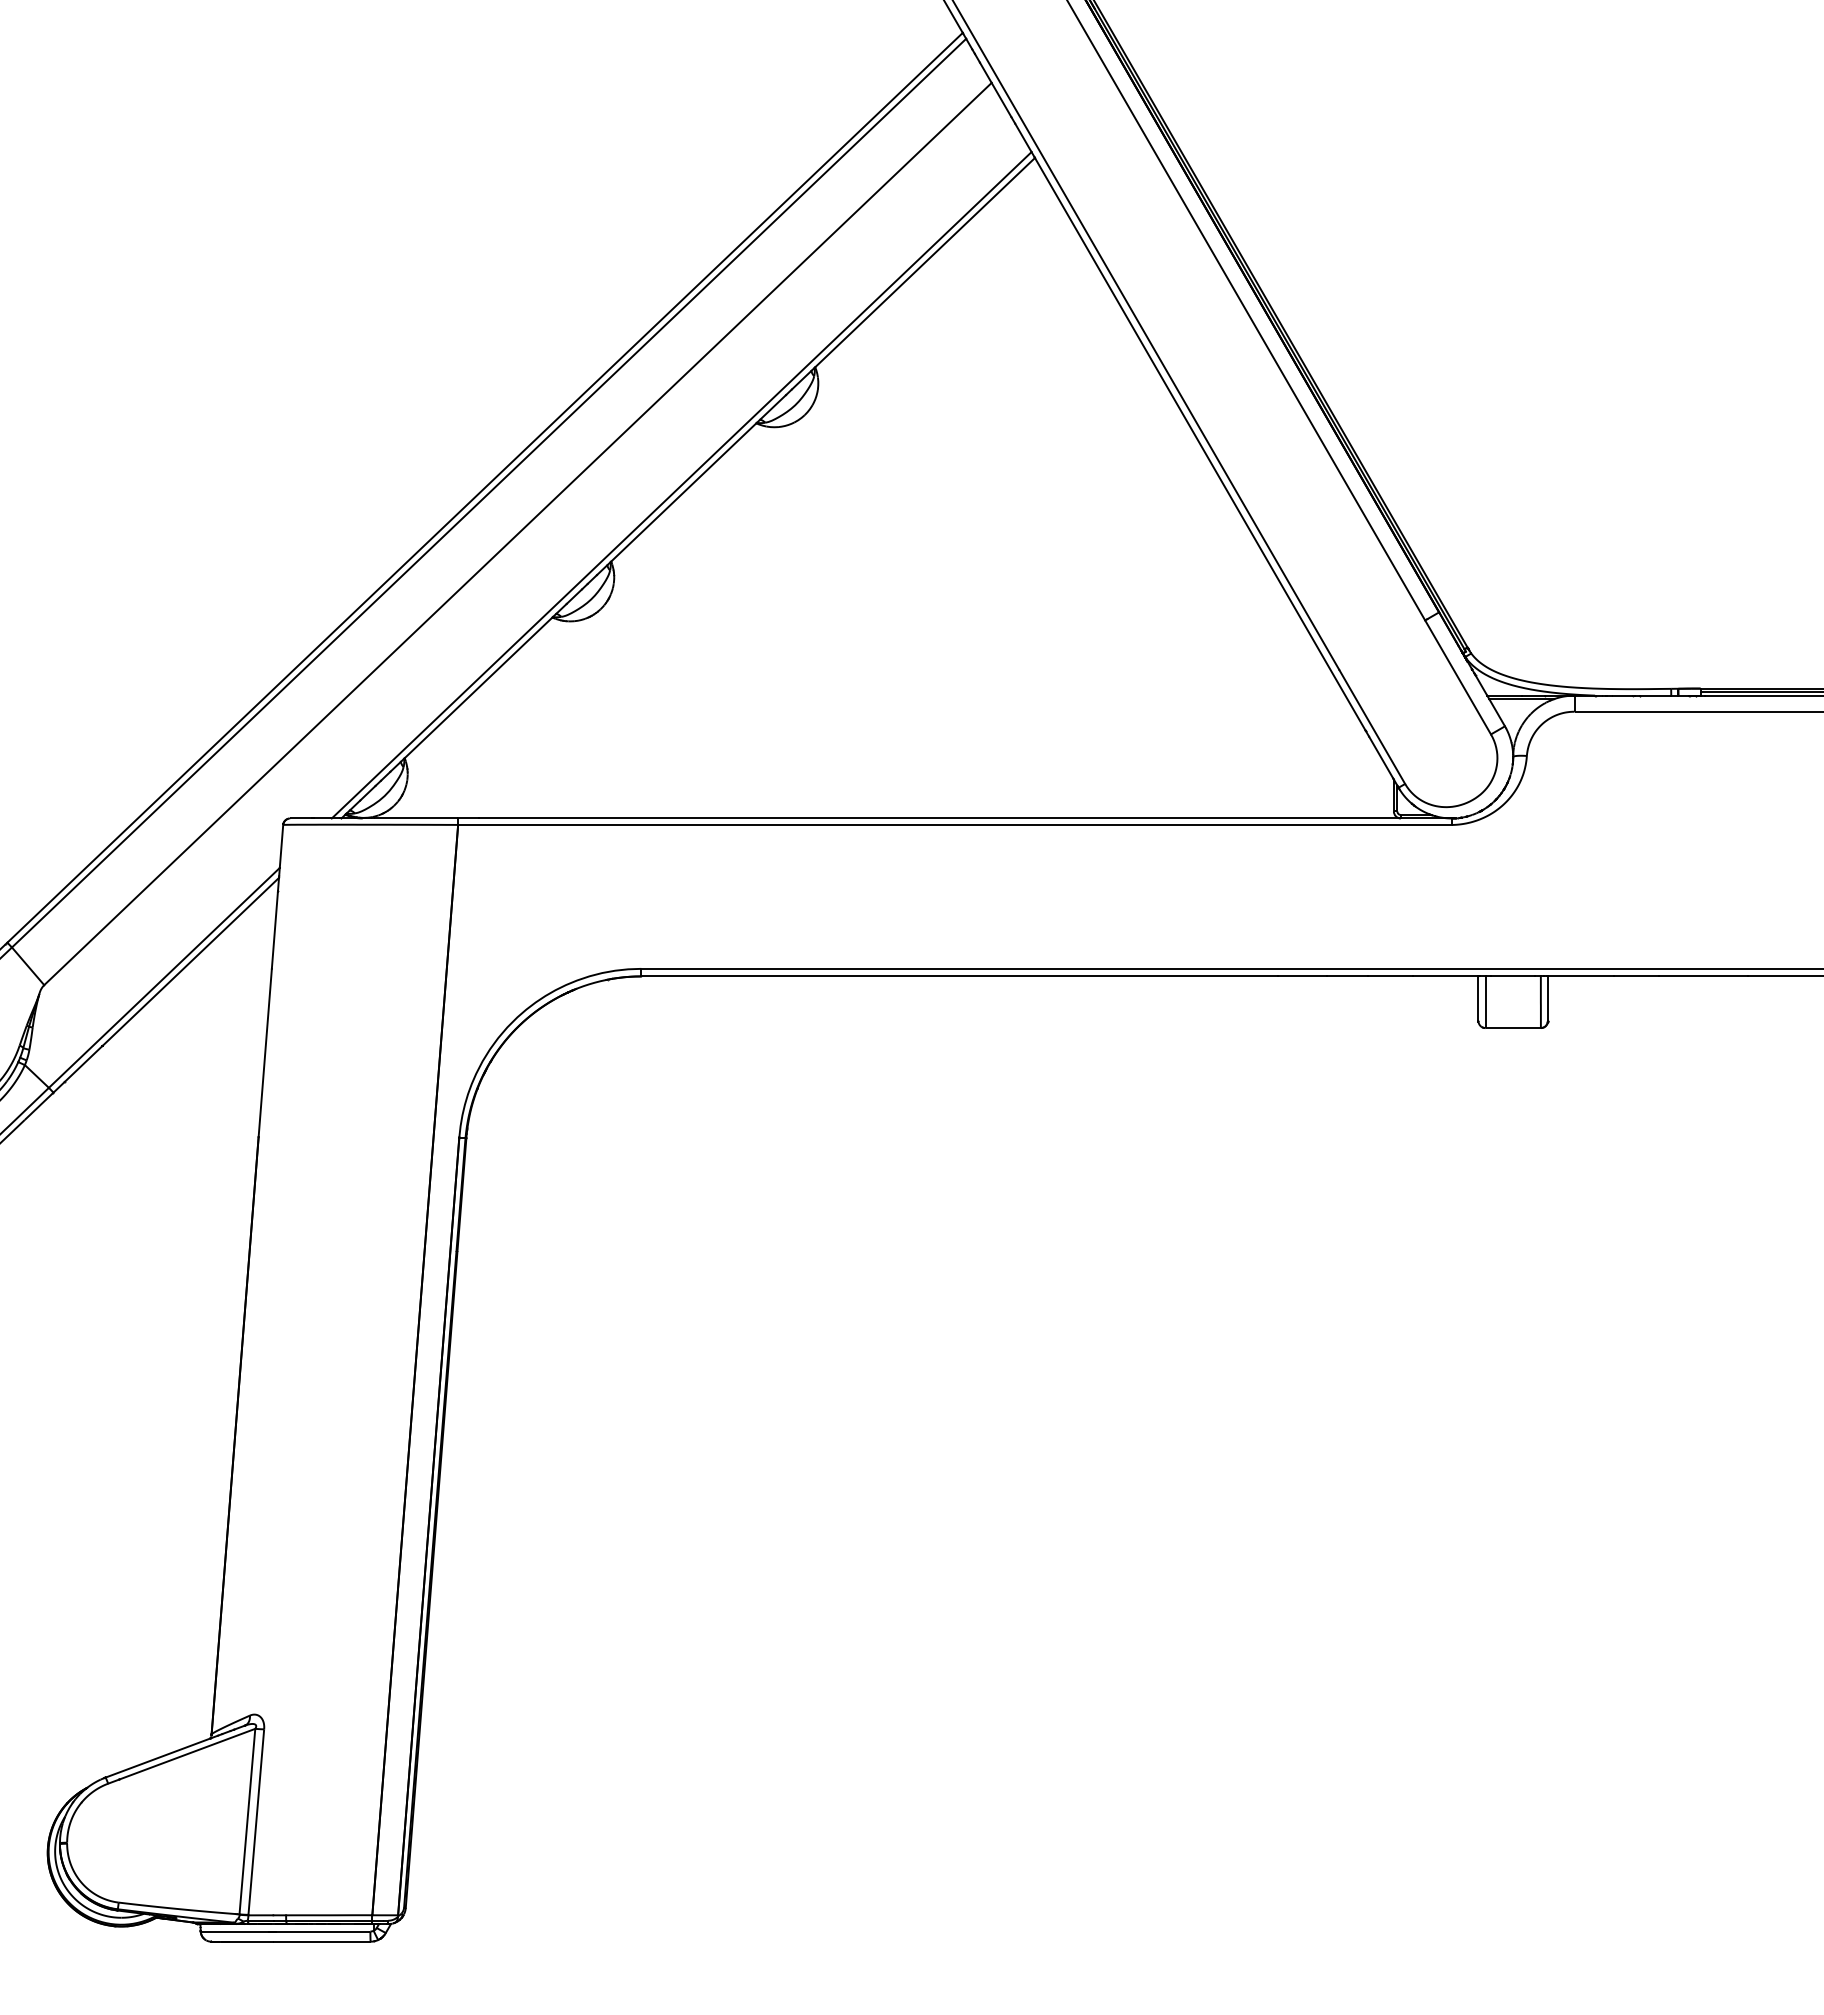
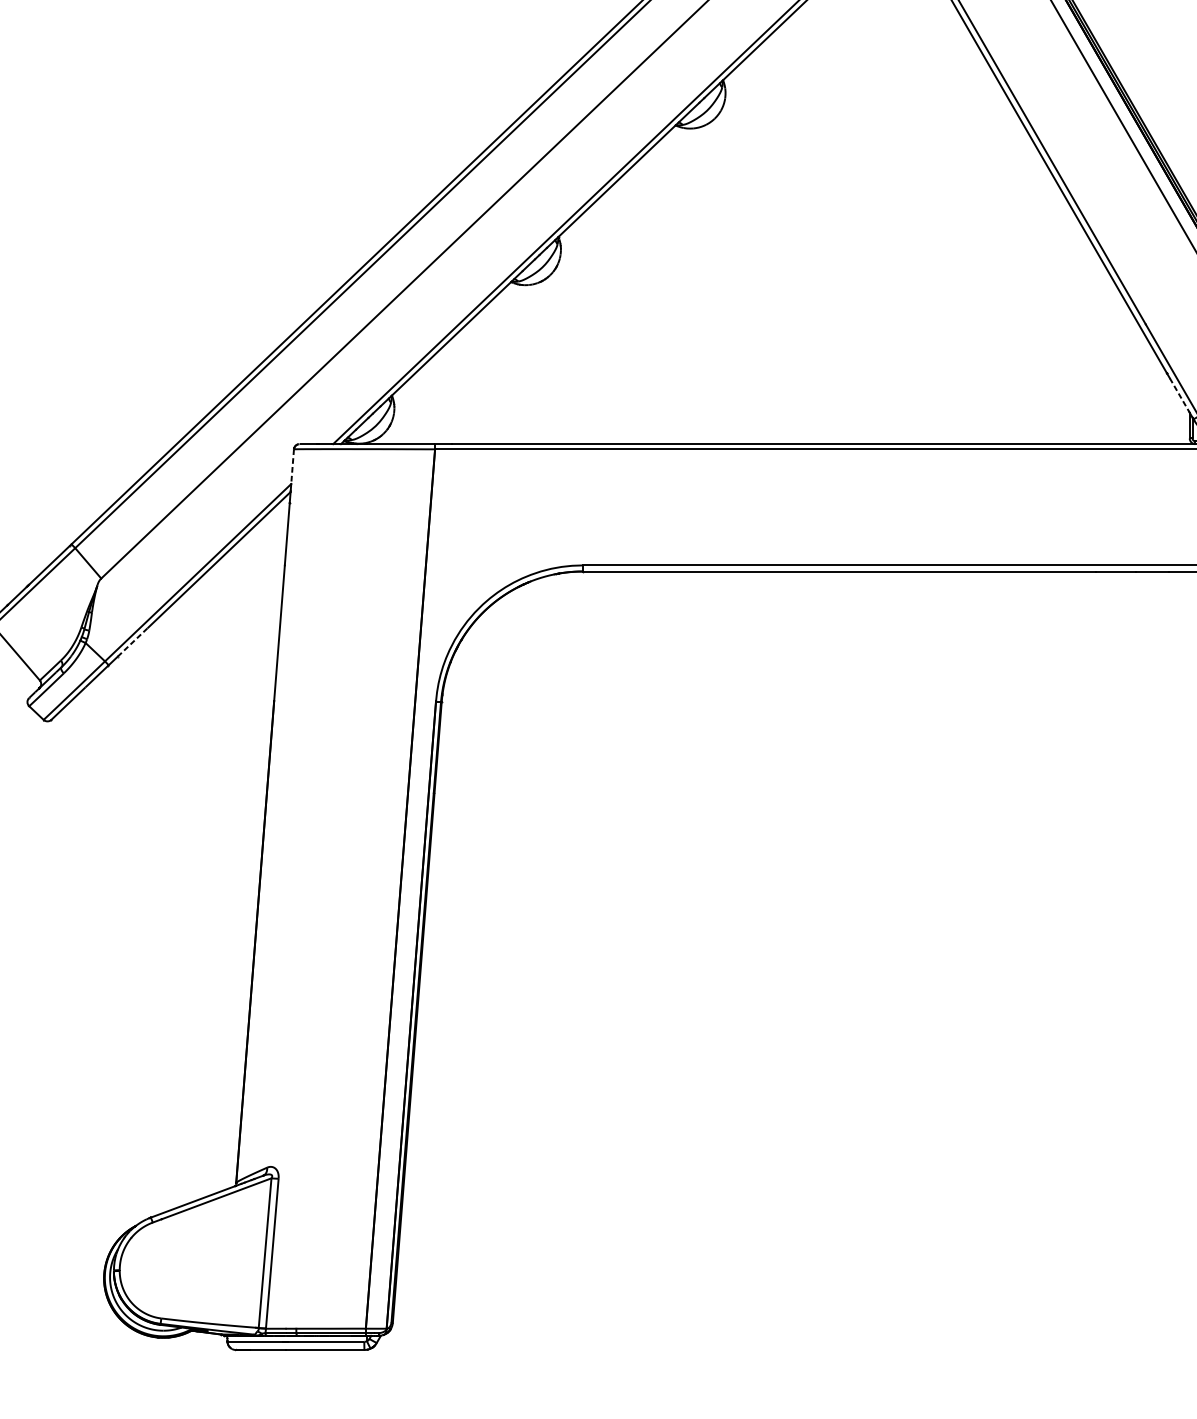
line: (1381, 758) -> (1179, 395), solid -> dashed
line: (281, 846) -> (292, 466), solid -> dashed
line: (83, 1063) -> (132, 641), solid -> dashed

